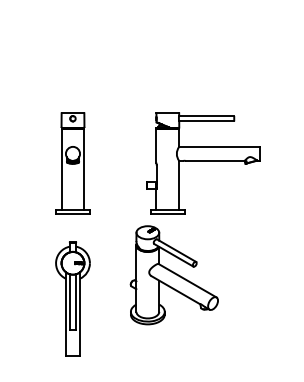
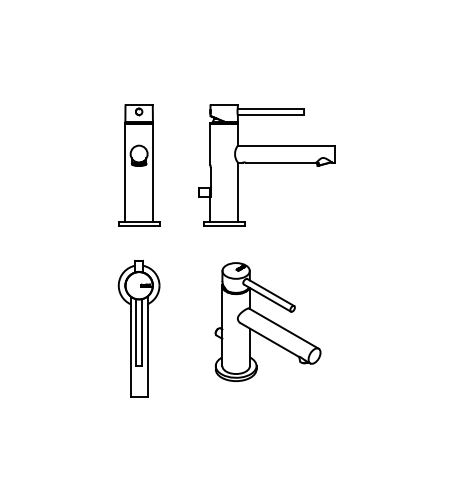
part: (203, 163) -> (266, 165), moved
part: (173, 274) -> (267, 321), moved

